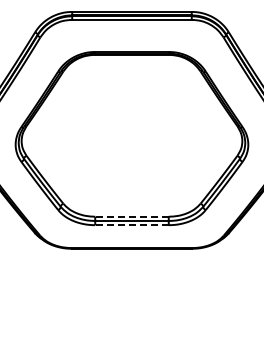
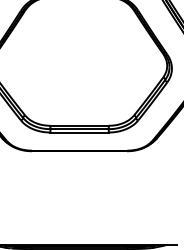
line: (132, 216) -> (80, 125), dashed -> solid
line: (132, 225) -> (80, 132), dashed -> solid

